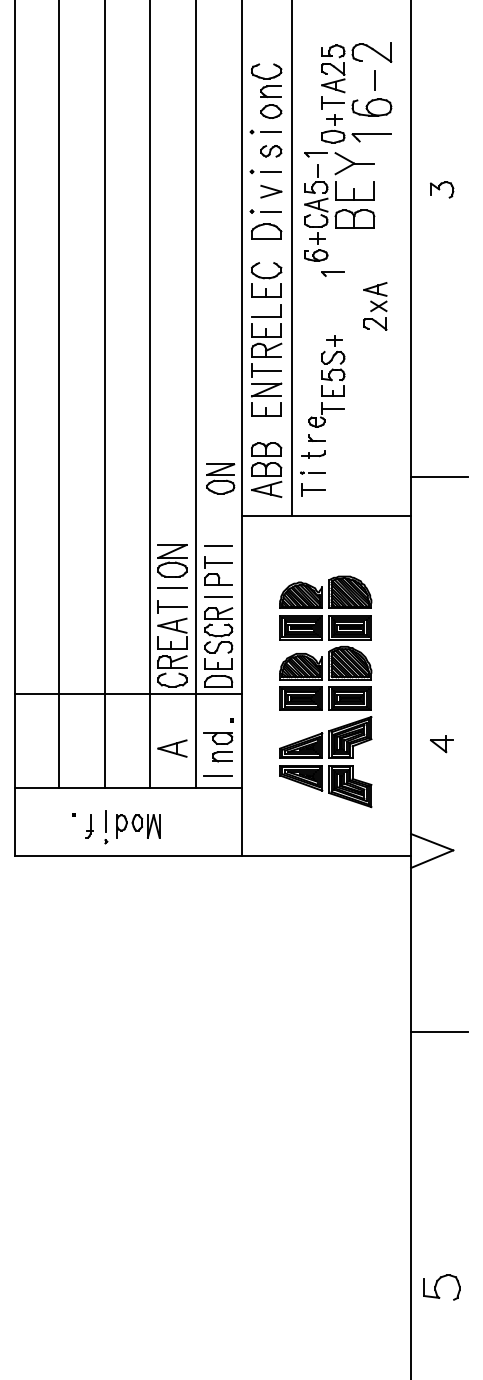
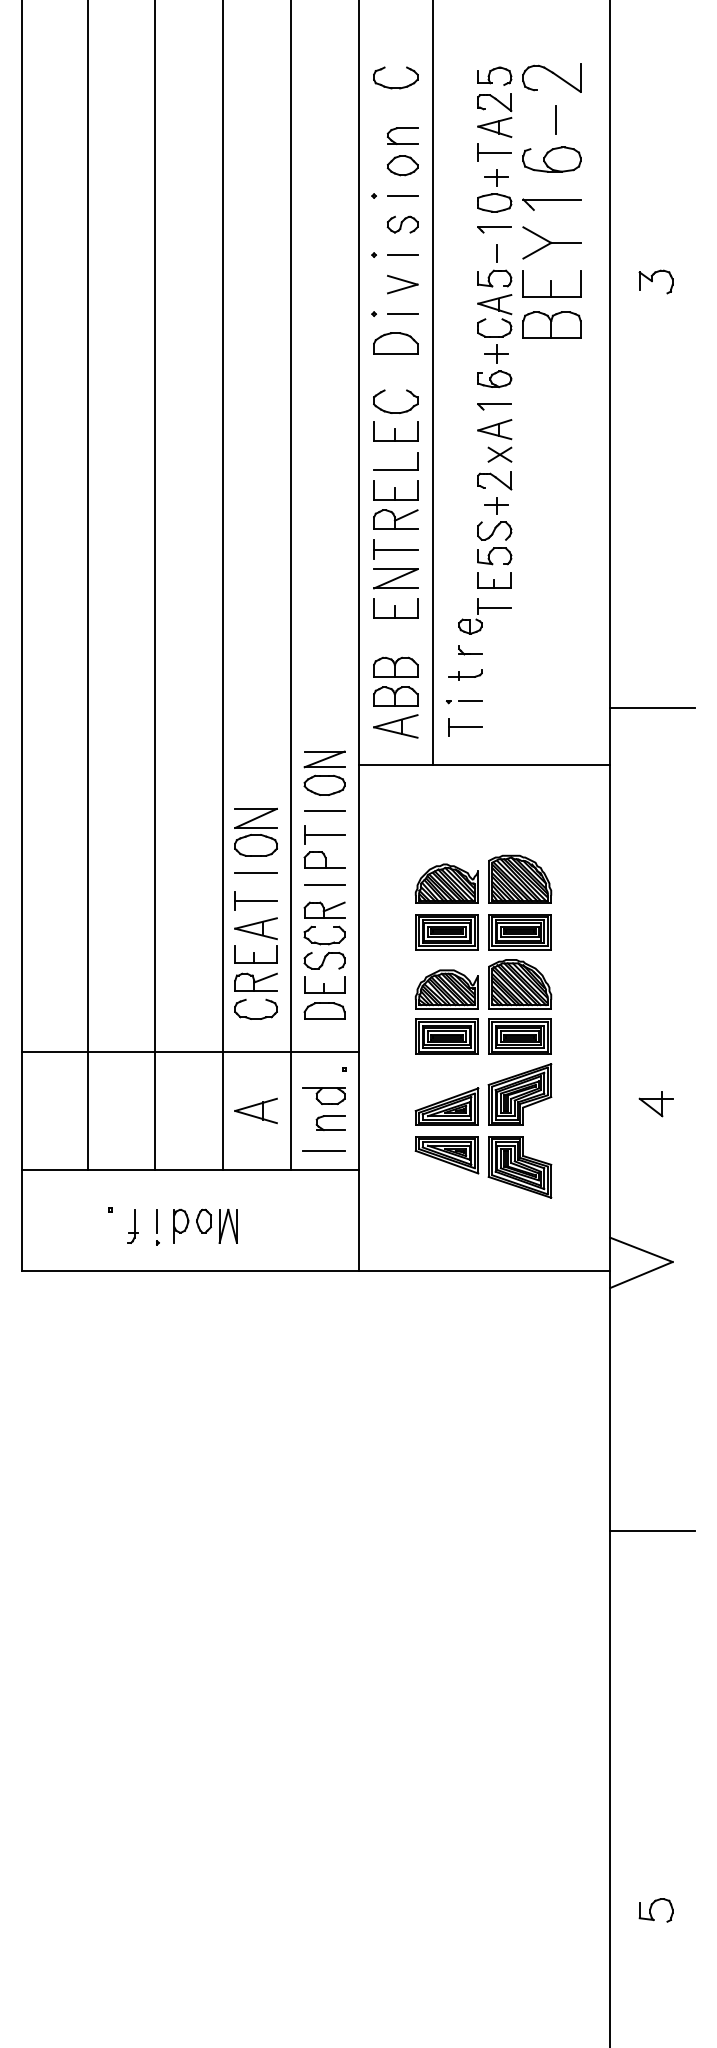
part: (264, 77) -> (392, 86), moved
part: (339, 206) -> (529, 306), moved
part: (375, 306) -> (495, 454), moved
part: (220, 478) -> (324, 772), moved
line: (127, 693) -> (189, 1051), moved
part: (106, 826) -> (158, 1226), size x0.71
part: (442, 1286) -> (656, 1909), size x0.62

